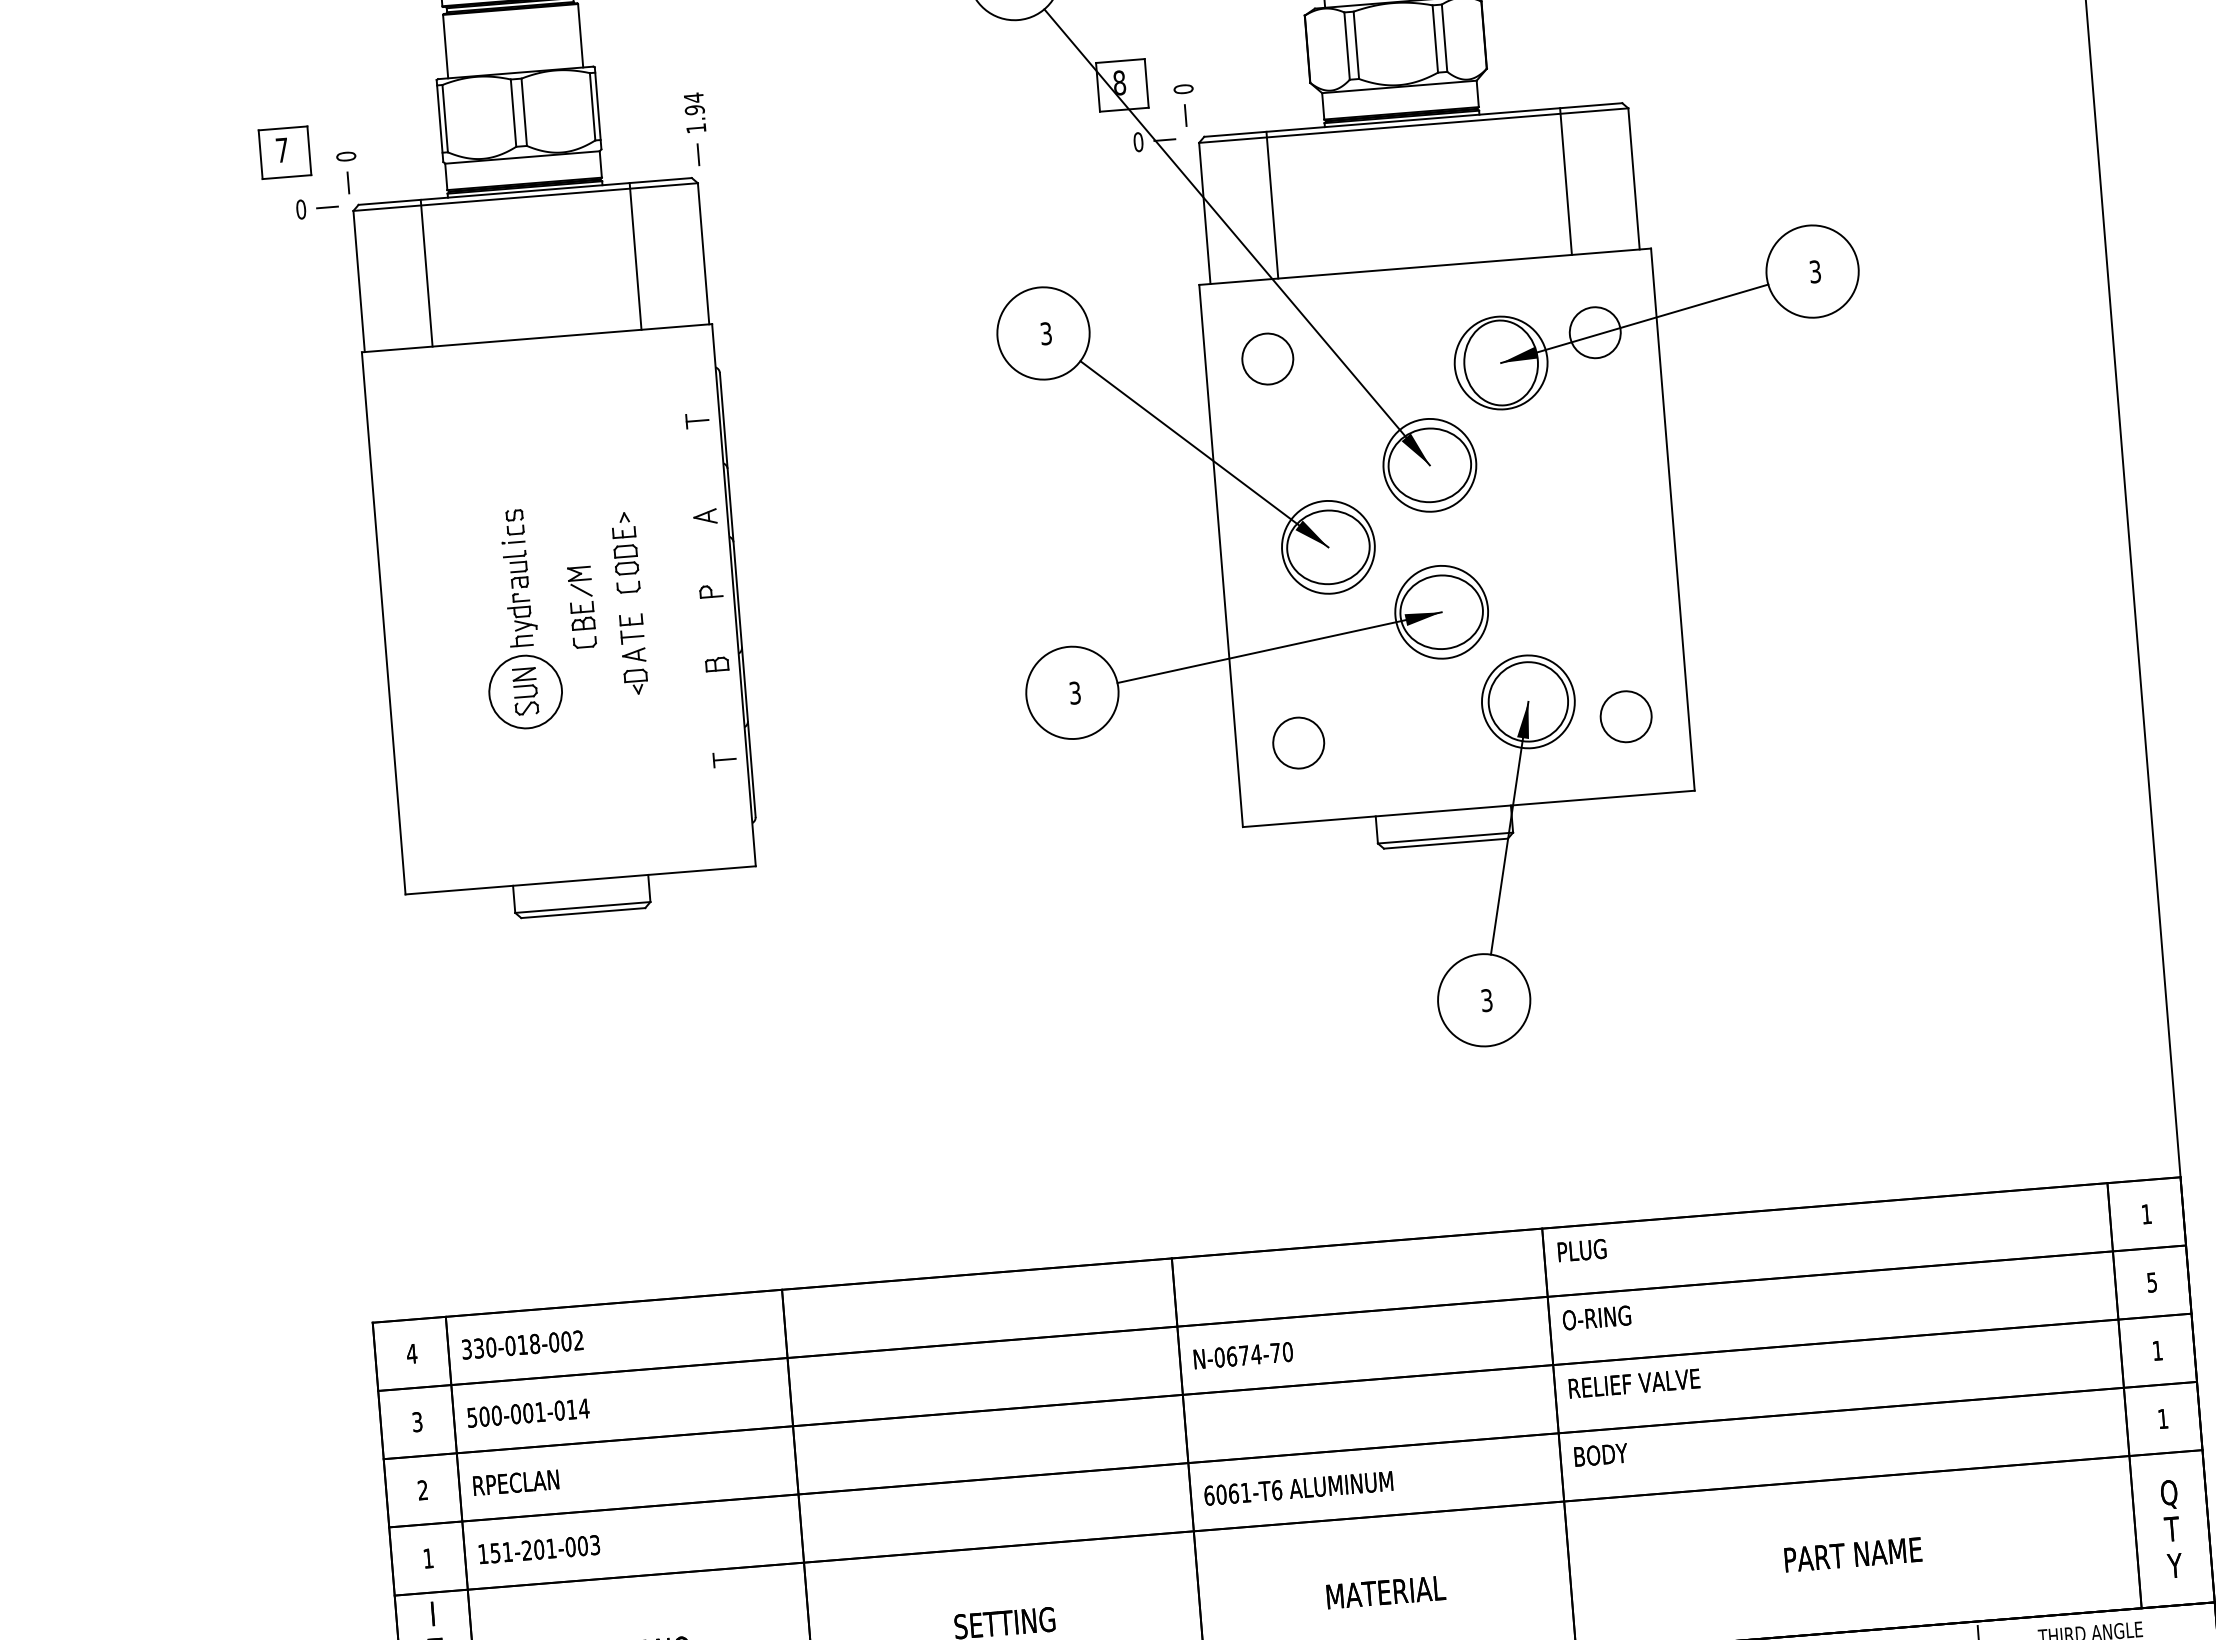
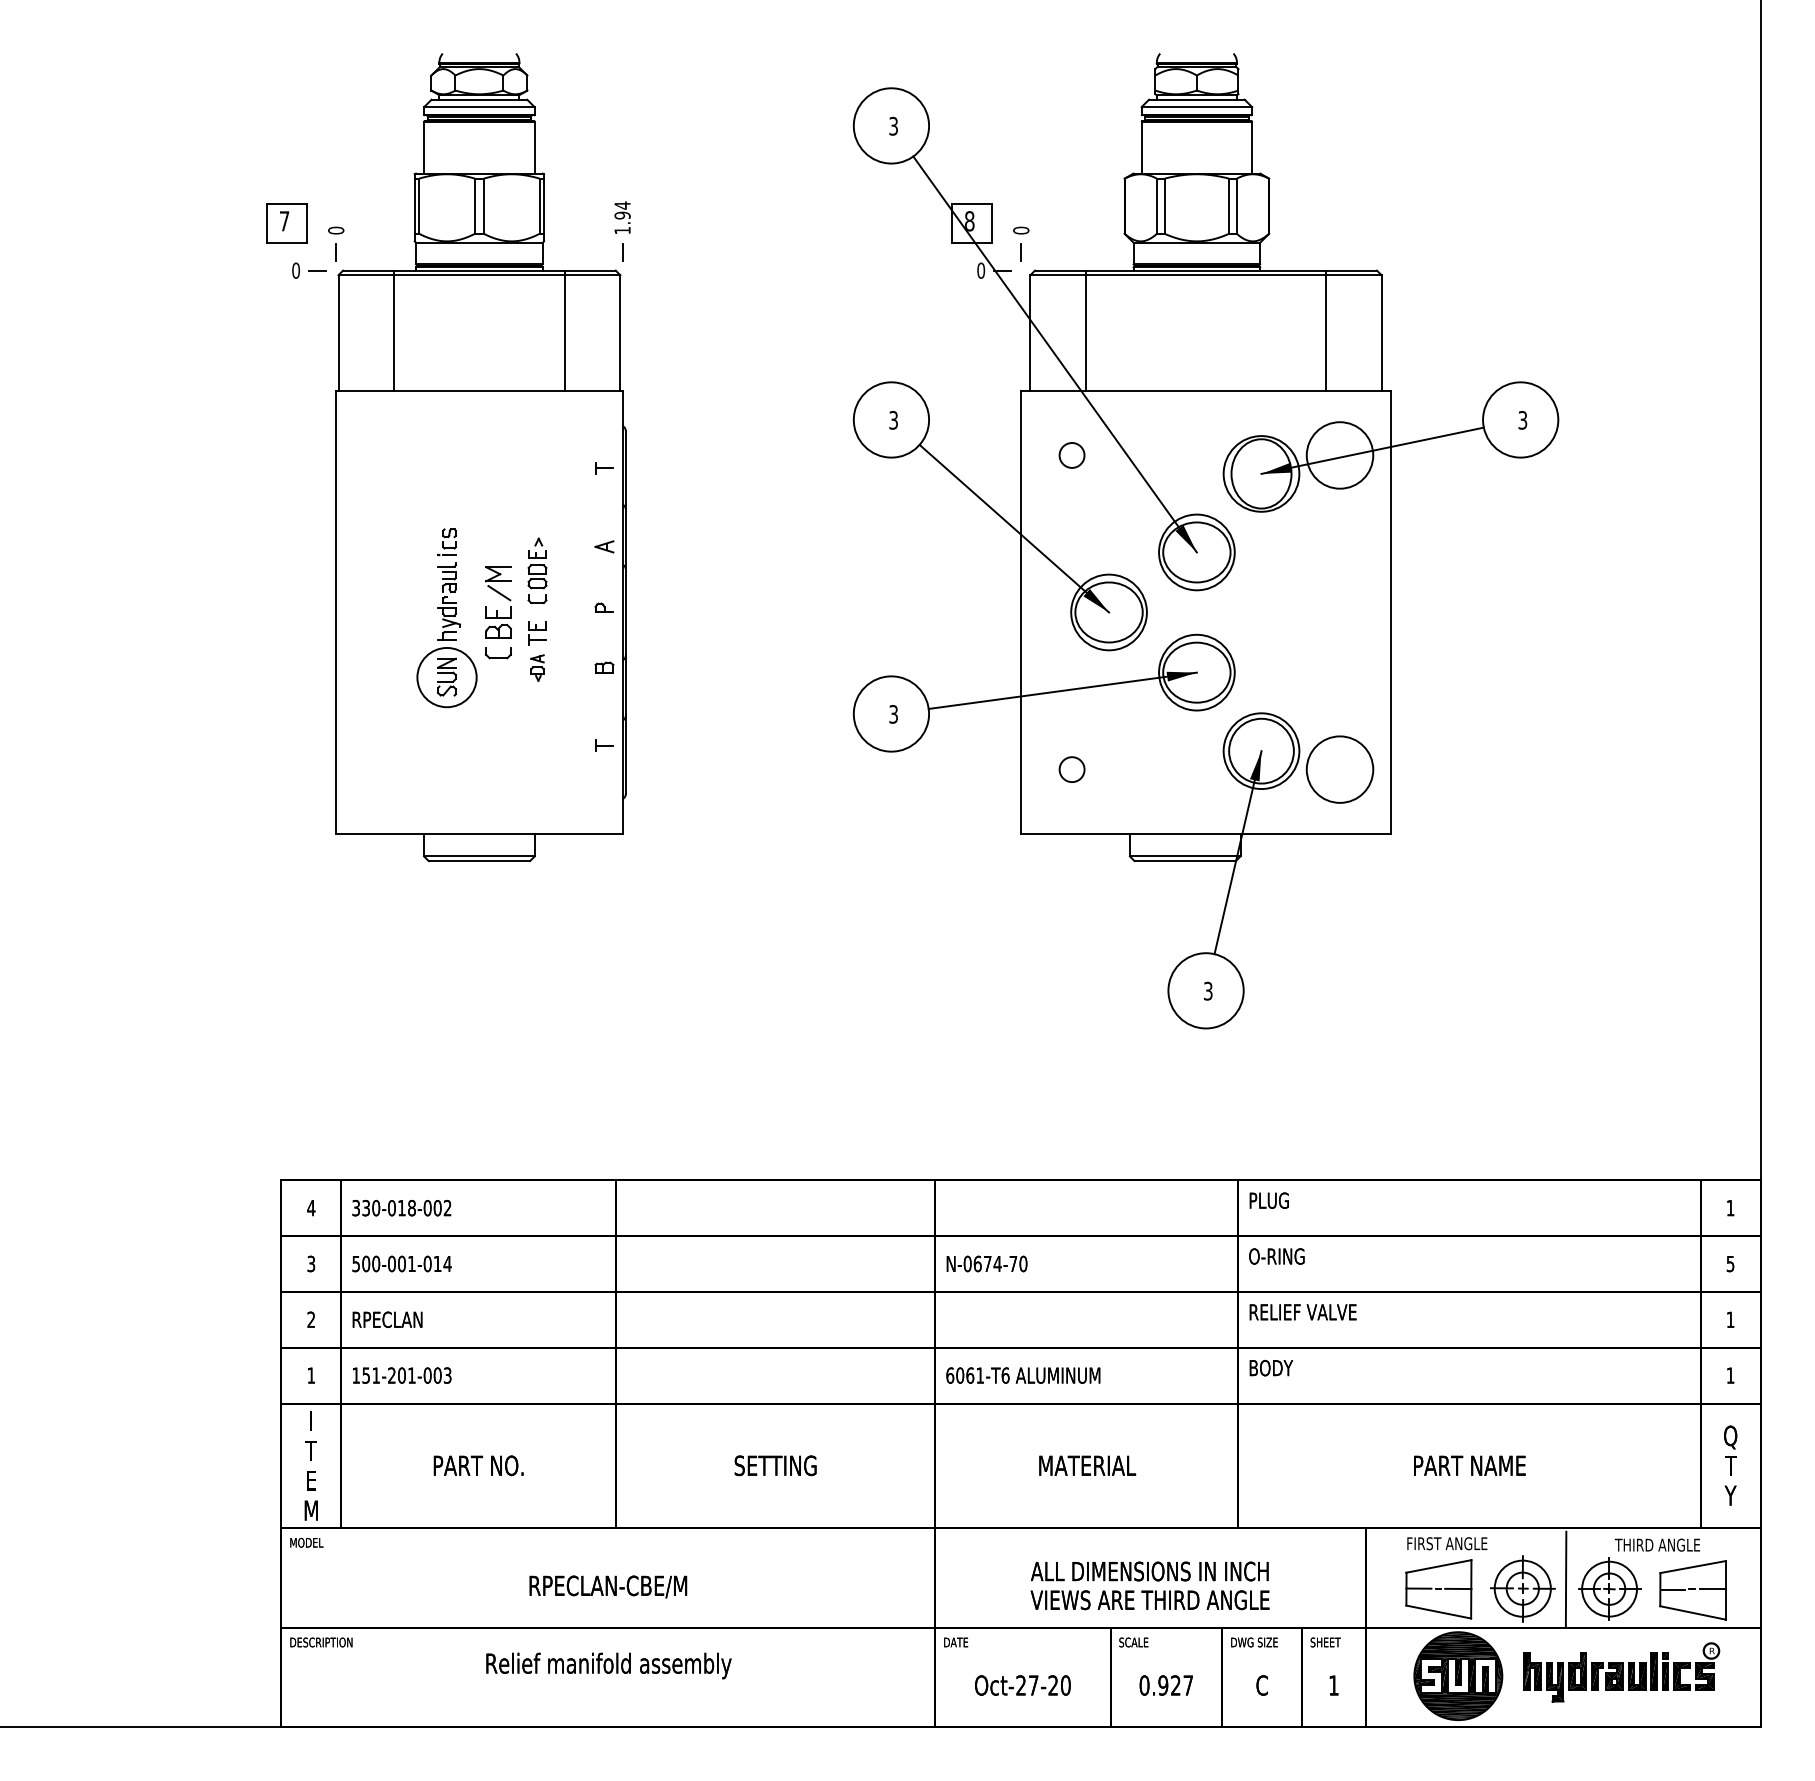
circle: (1594, 332) -> (1339, 455), size x1.6
circle: (1267, 359) -> (1071, 455), size x0.6
part: (582, 606) -> (498, 611), size x1.4
part: (635, 670) -> (537, 667), size x0.7
circle: (1625, 716) -> (1339, 769), size x1.6
circle: (1297, 742) -> (1071, 769), size x0.6

